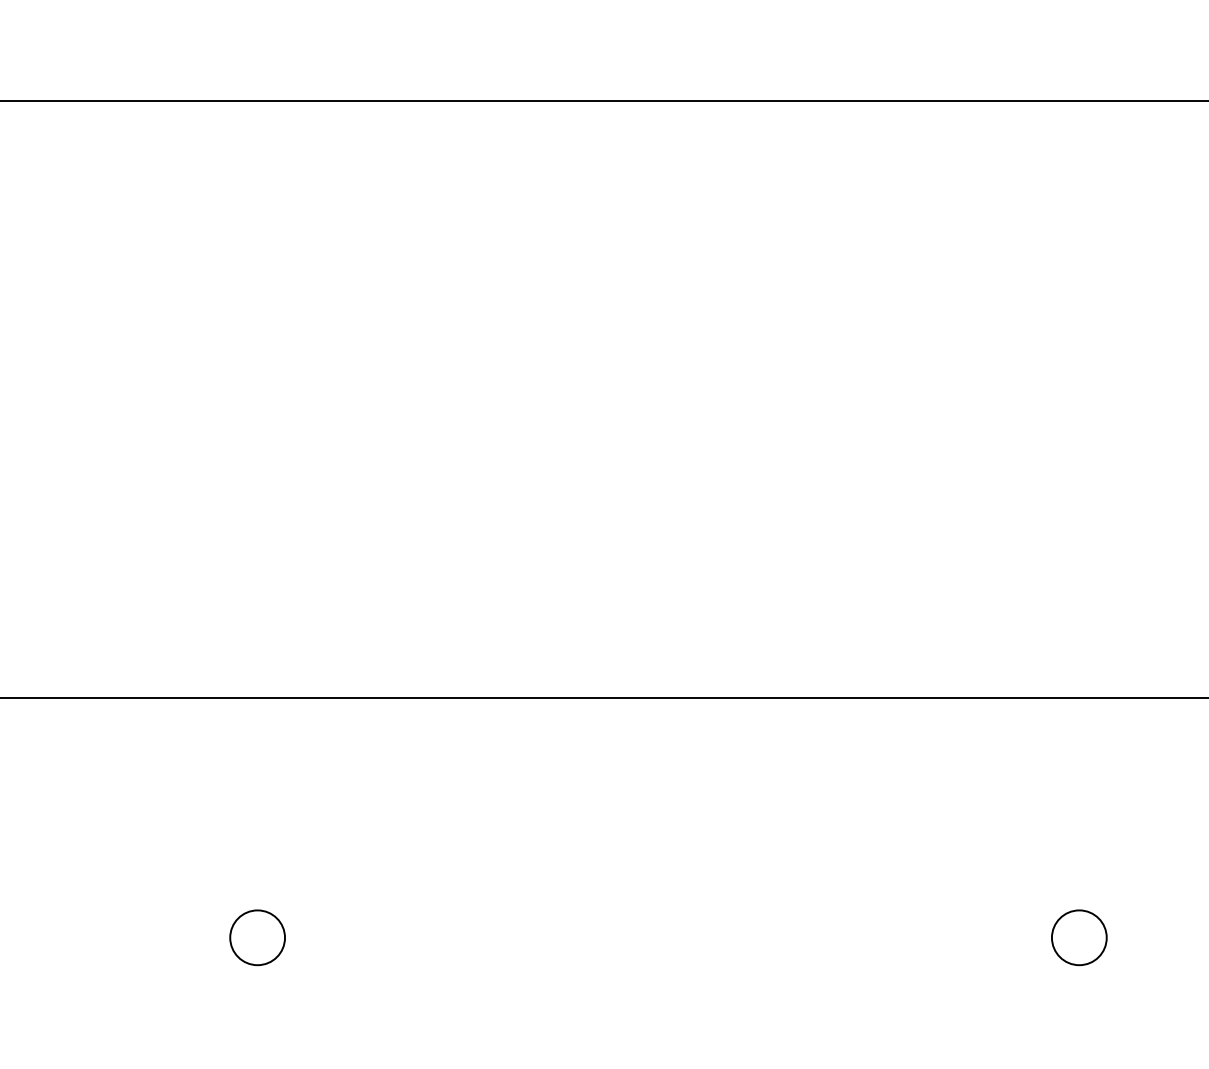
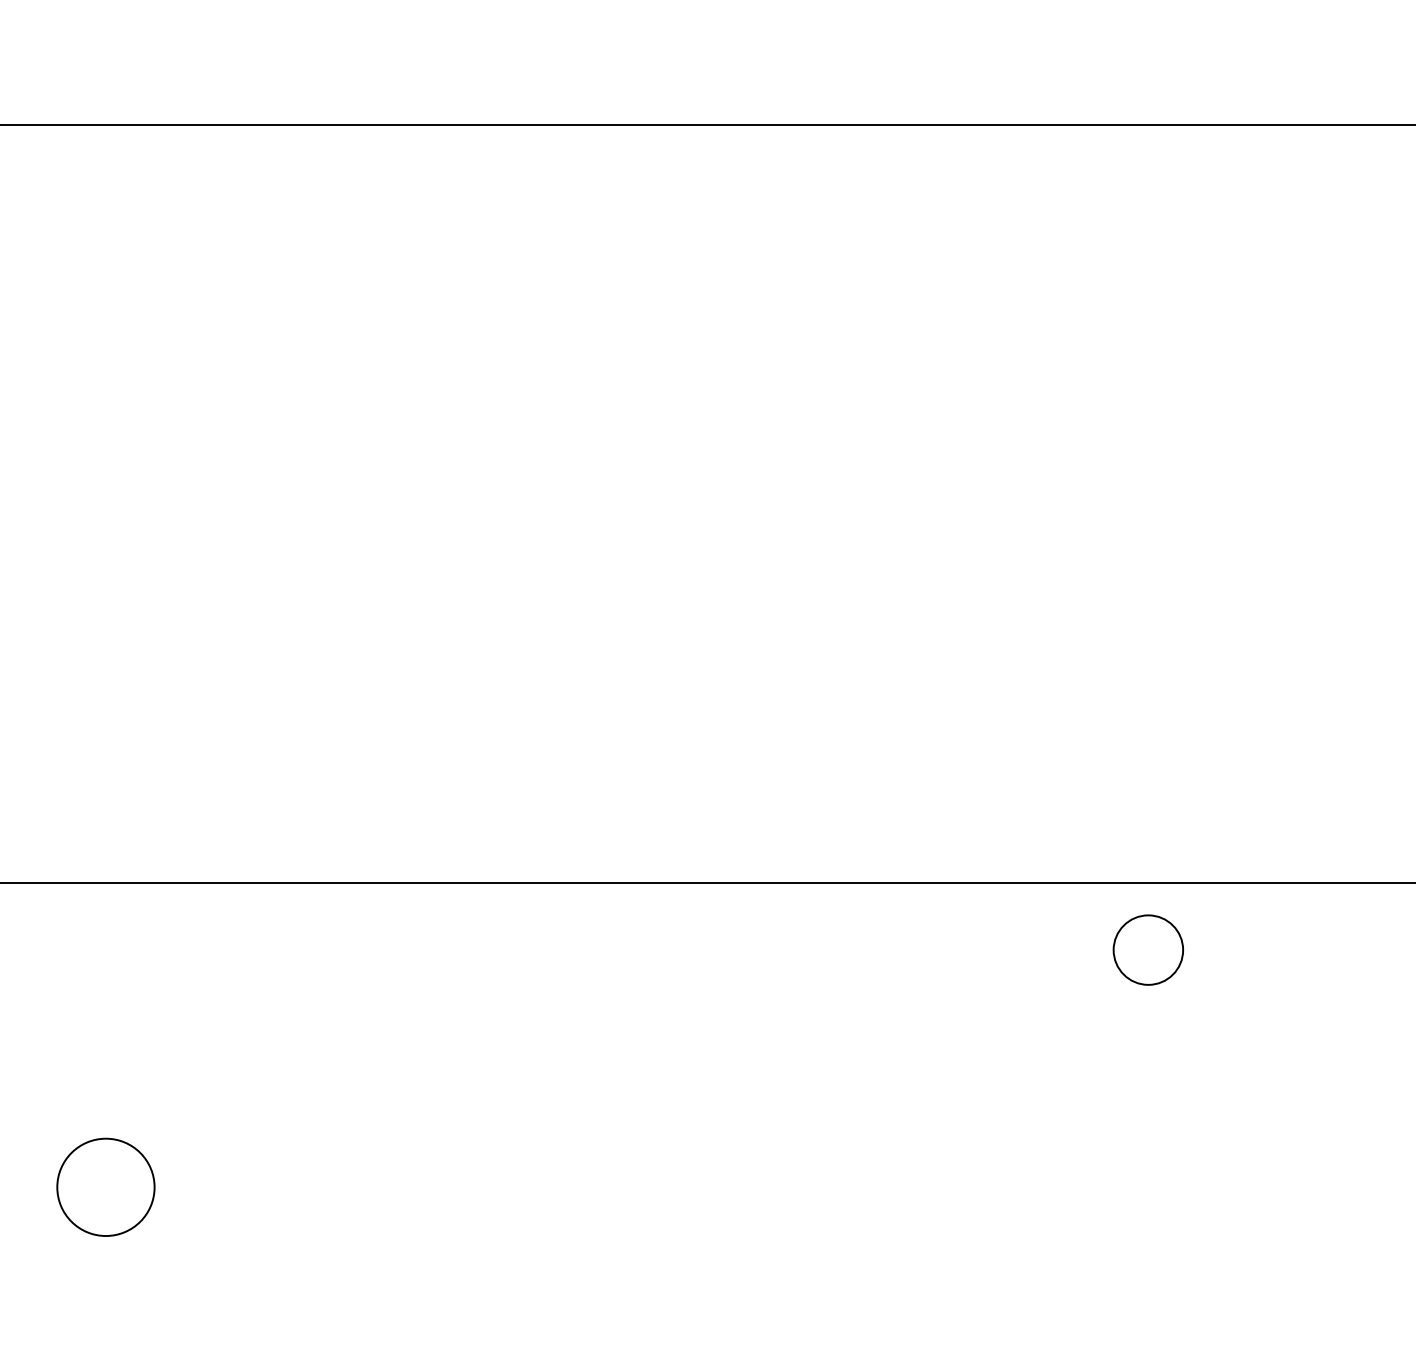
circle: (257, 937) -> (105, 1186), size x1.4
circle: (1079, 937) -> (1148, 949), moved

